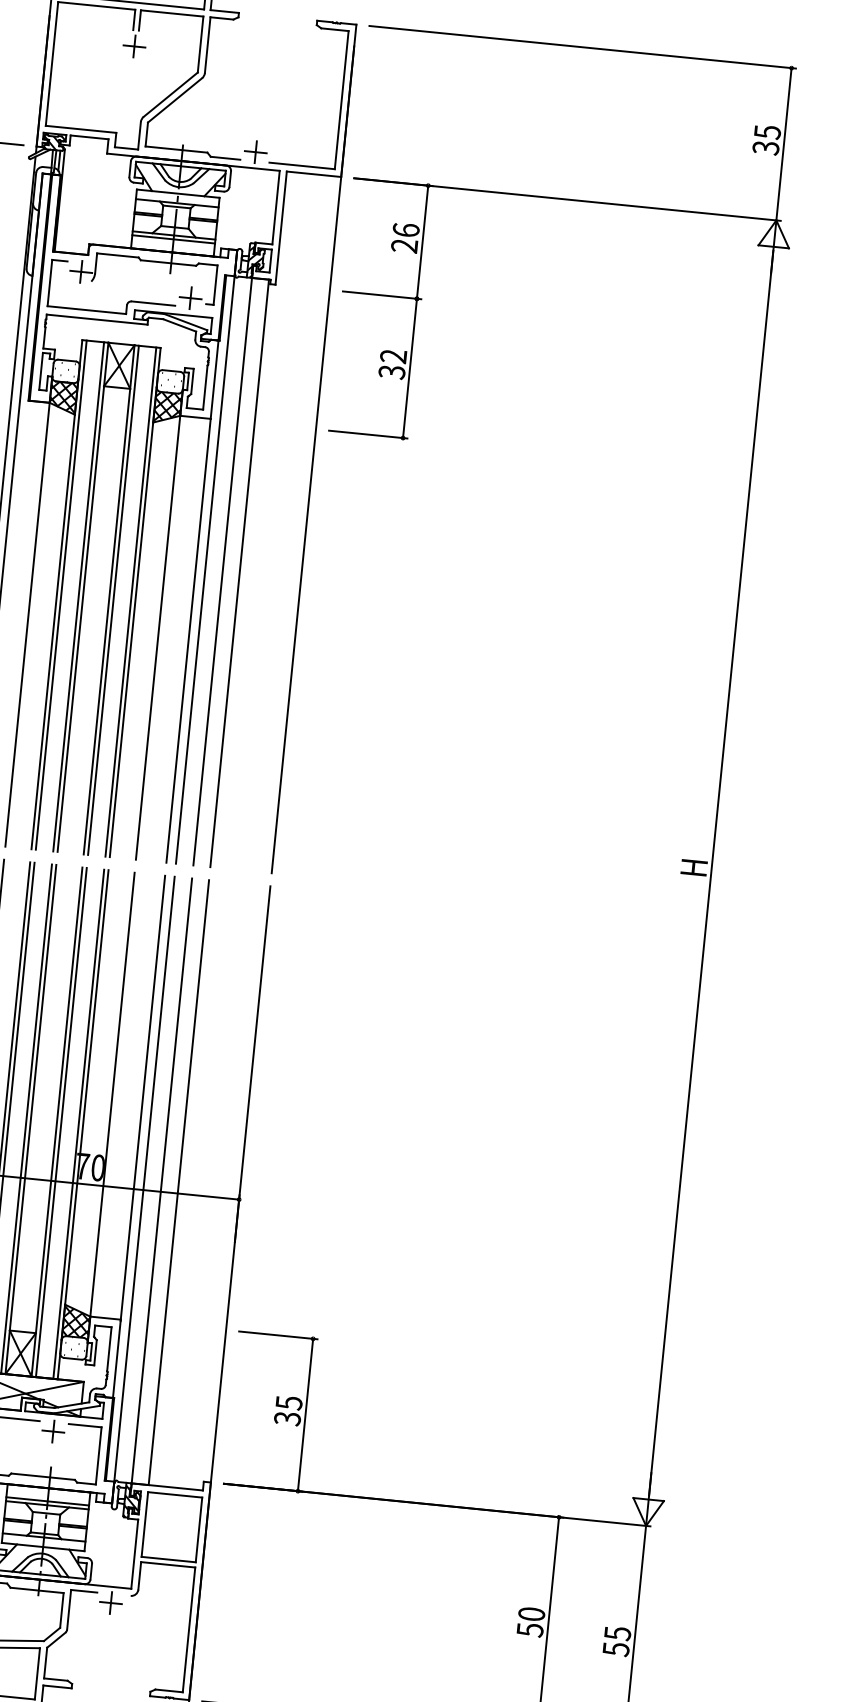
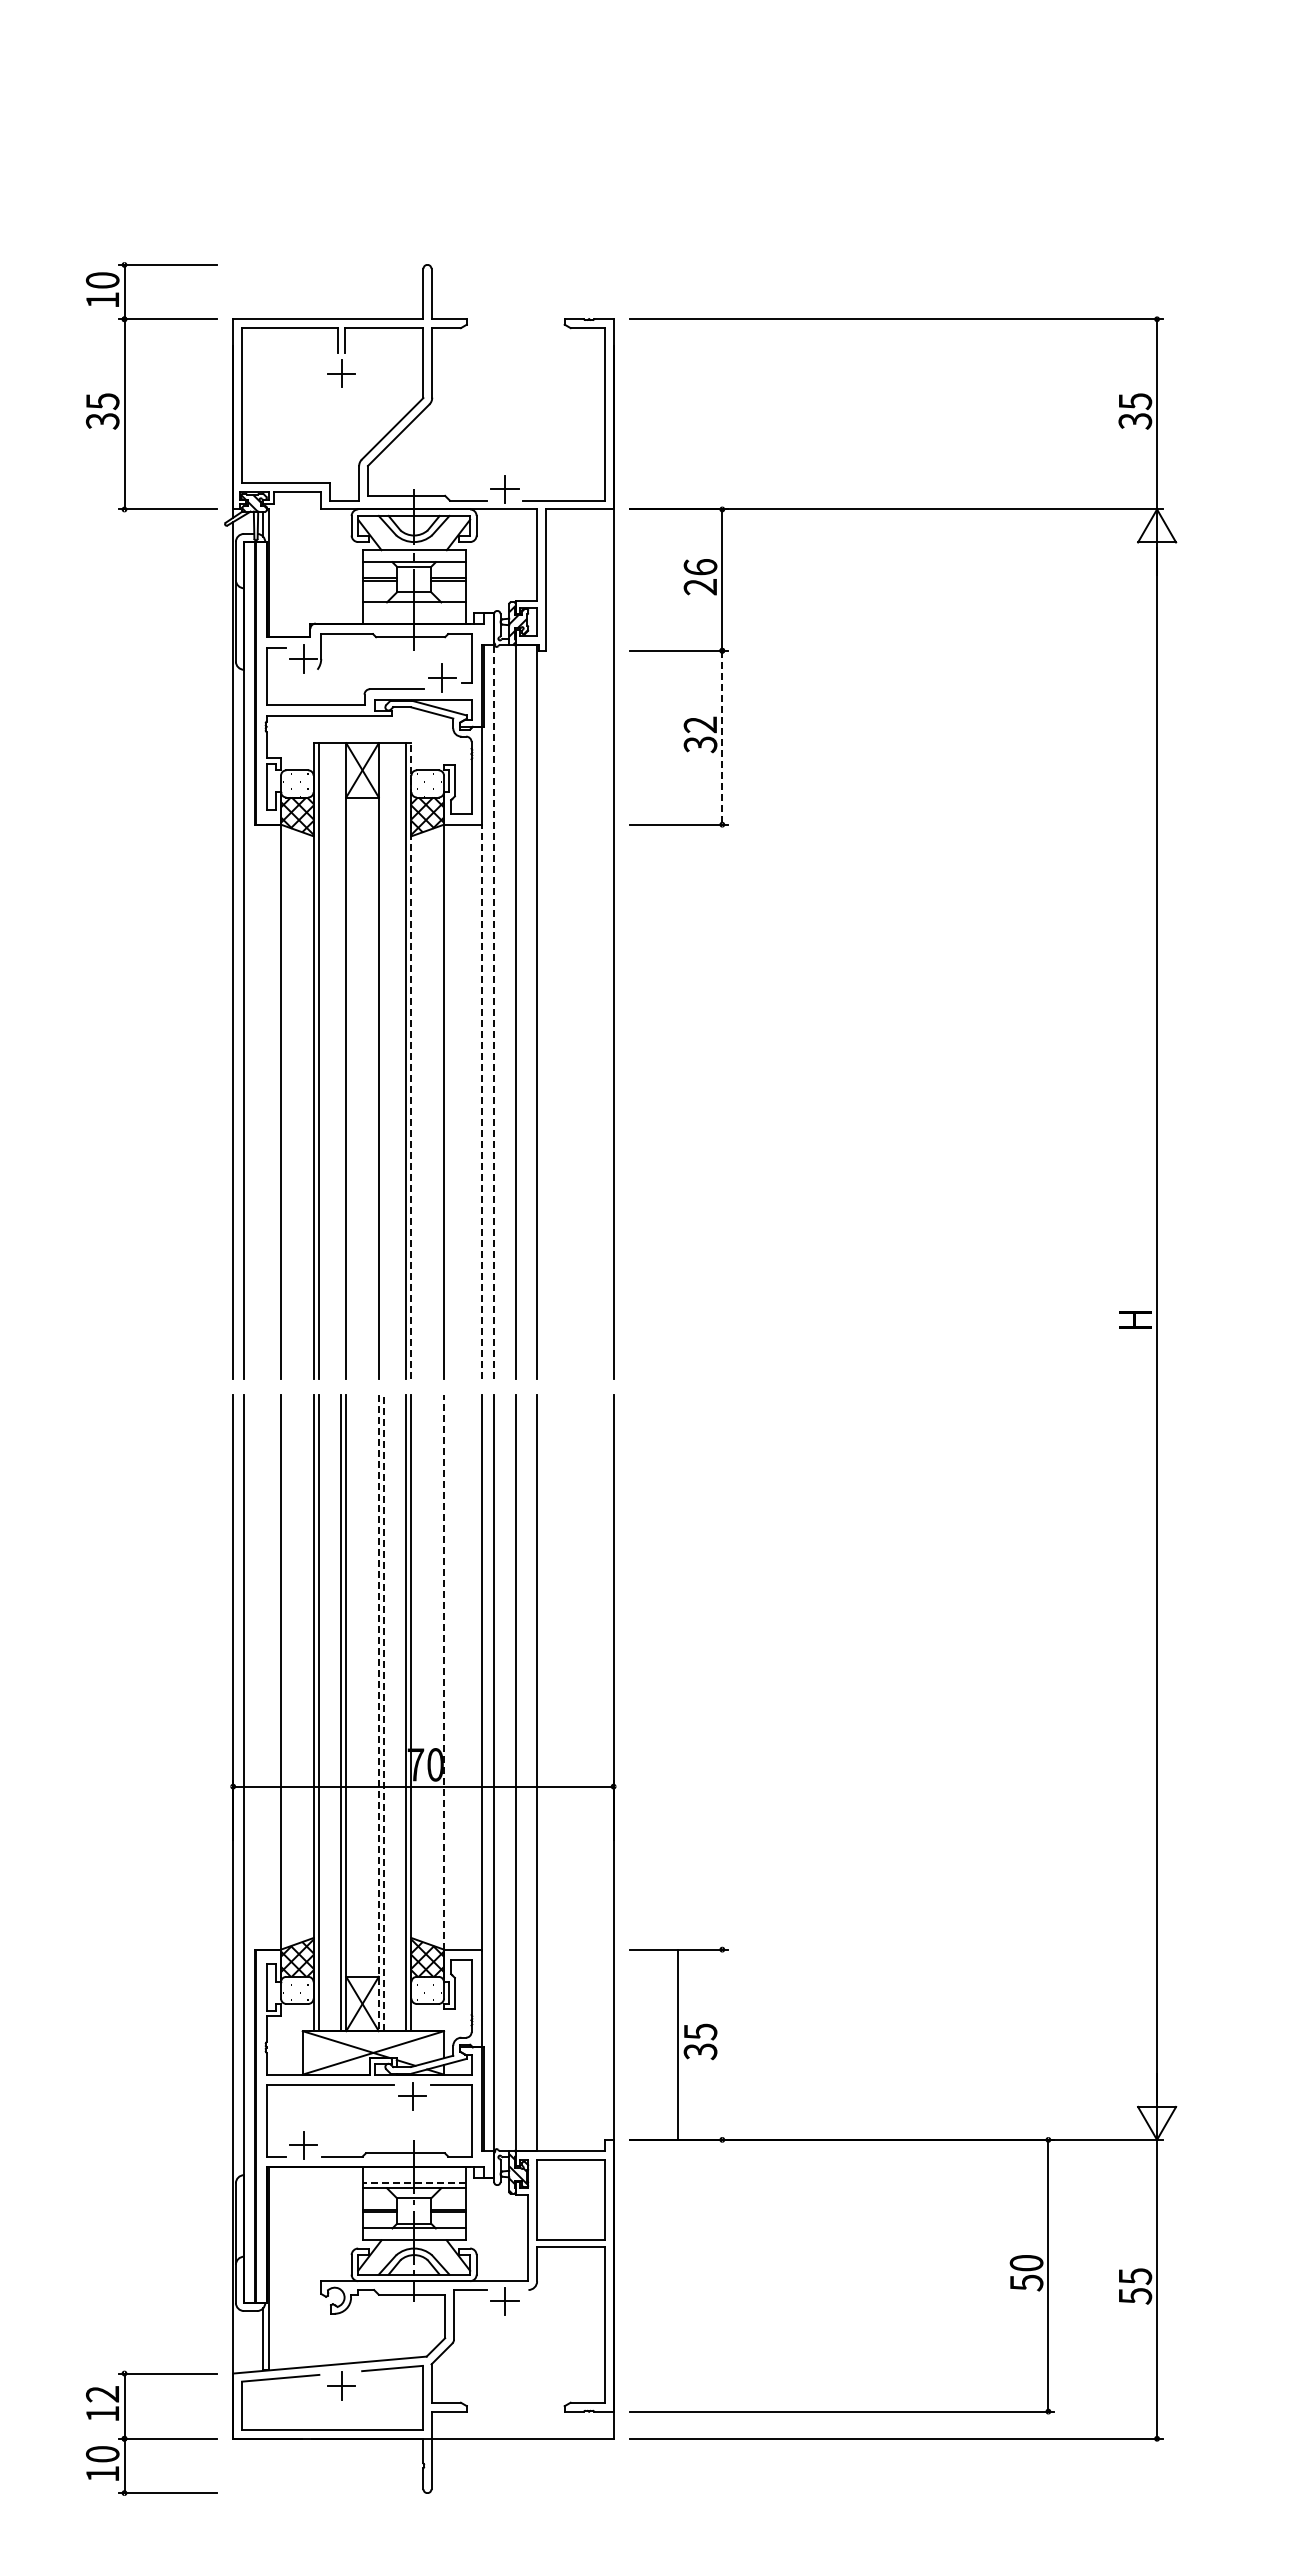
line: (173, 239) -> (413, 607), removed
line: (410, 368) -> (722, 737), solid -> dashed
line: (206, 556) -> (494, 995), solid -> dashed
line: (78, 597) -> (340, 1061), removed
line: (113, 600) -> (384, 1061), removed
line: (135, 602) -> (411, 1061), solid -> dashed
line: (188, 640) -> (482, 1101), solid -> dashed
line: (112, 1093) -> (444, 1671), solid -> dashed
line: (56, 1122) -> (378, 1713), solid -> dashed
line: (61, 1122) -> (384, 1713), solid -> dashed
line: (305, 1414) -> (678, 2044), moved
line: (47, 1501) -> (414, 2183), solid -> dashed

